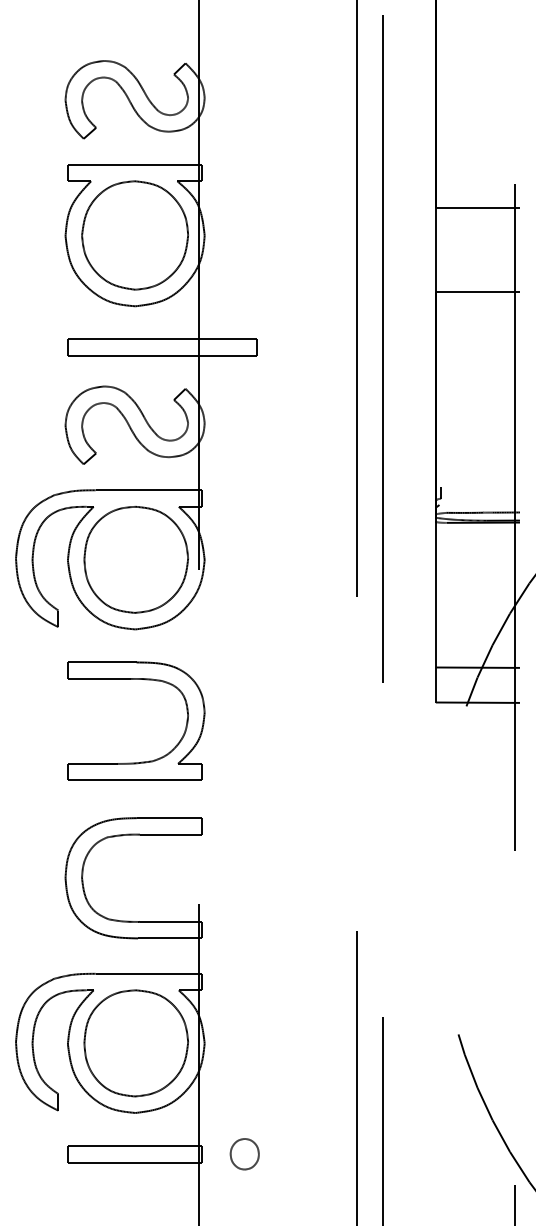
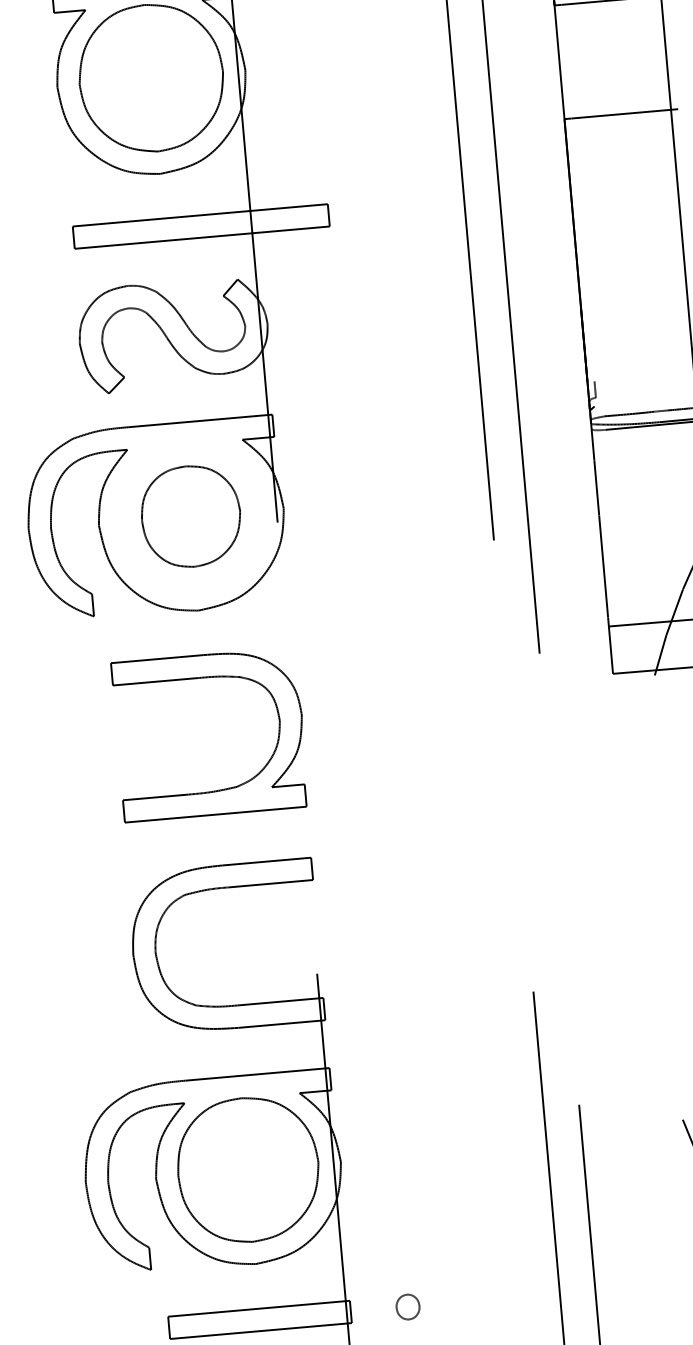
part: (135, 559) -> (190, 516), size x0.7
part: (244, 1154) -> (407, 1307), size x0.6

